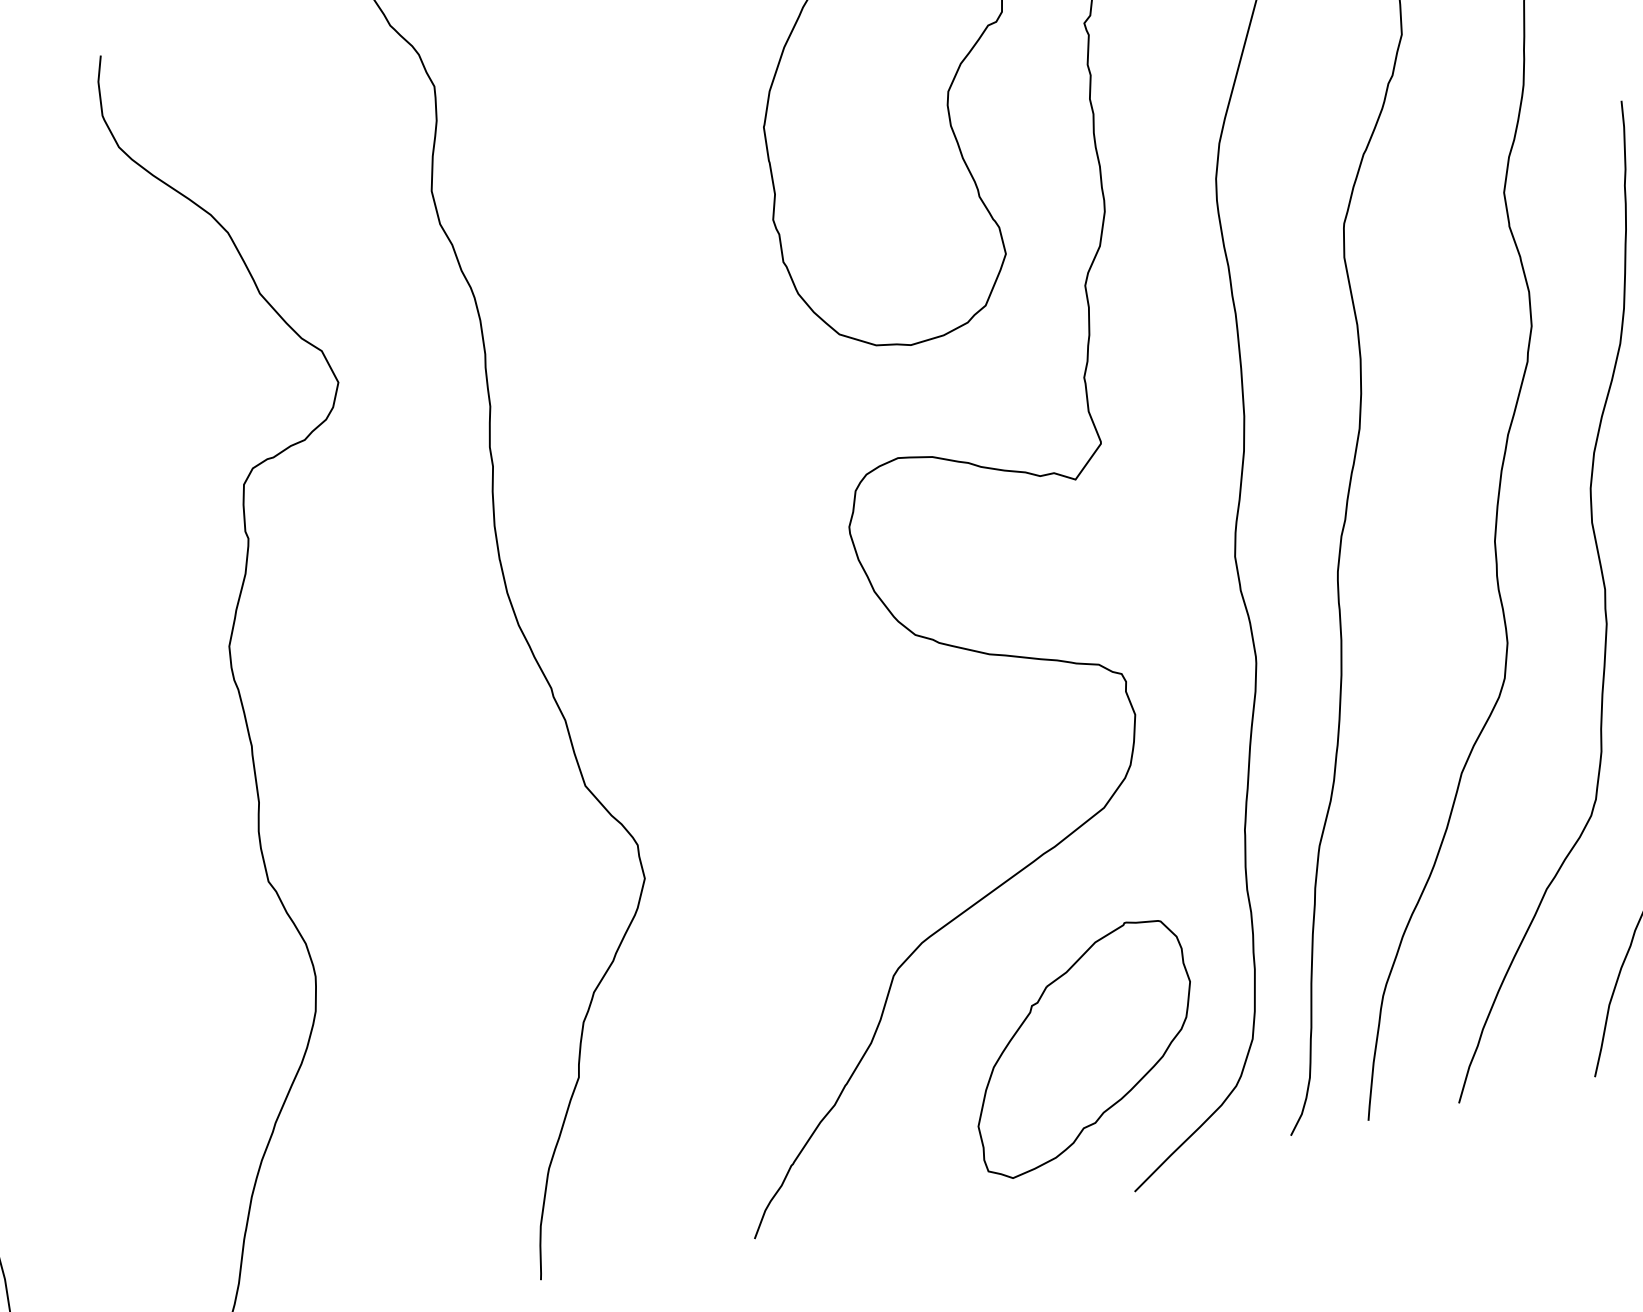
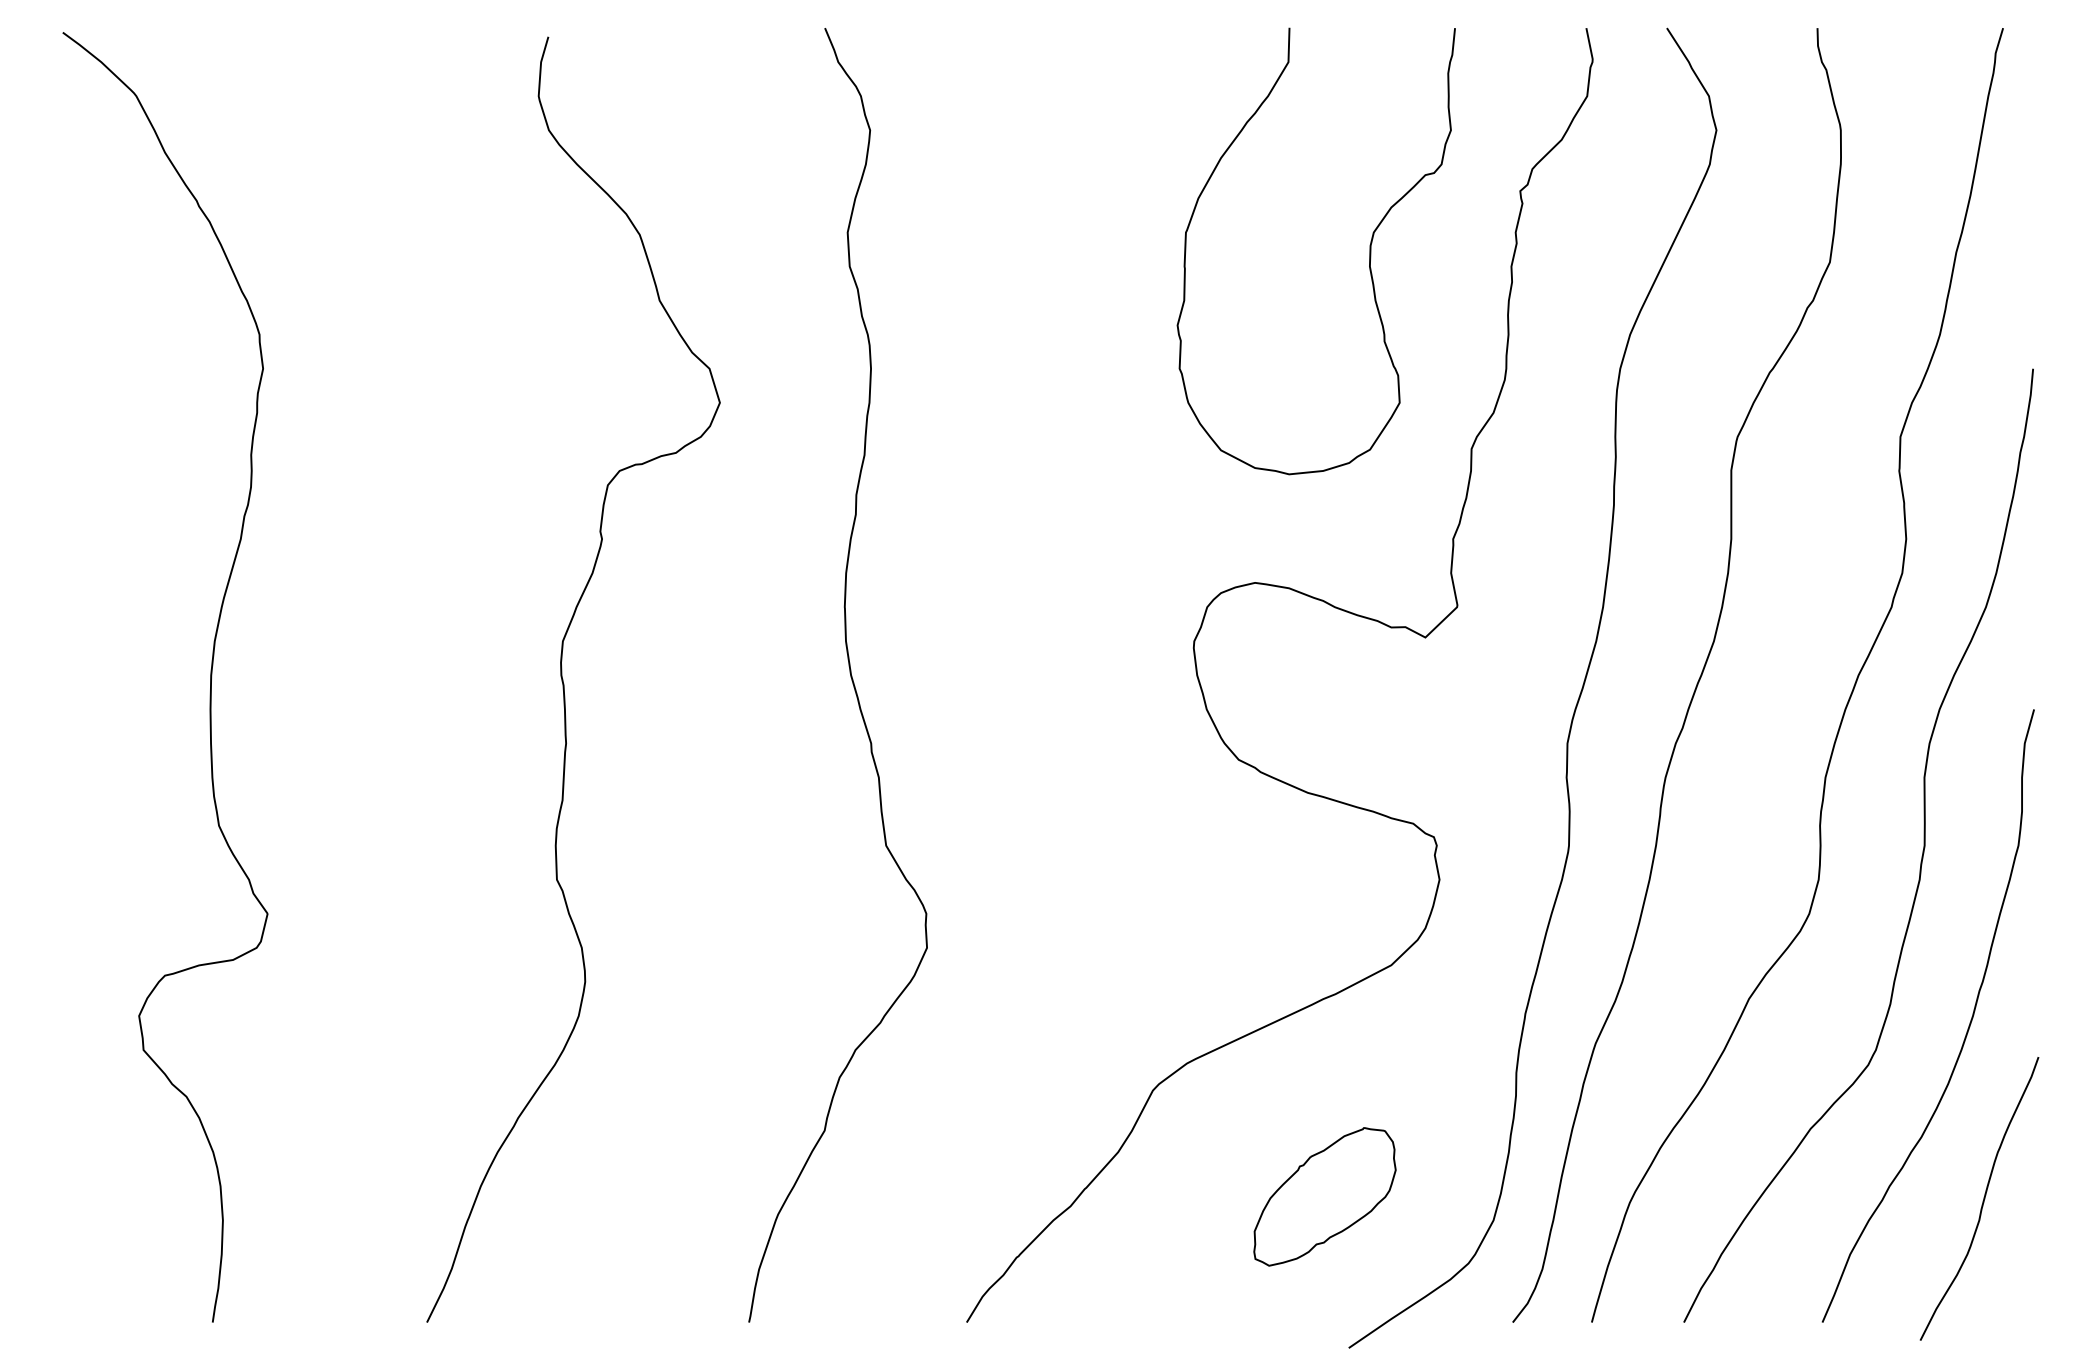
part: (1082, 1047) -> (1324, 1196), size x0.6

